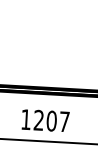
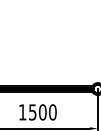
text: (51, 121) -> (42, 112), 1207 -> 1500

